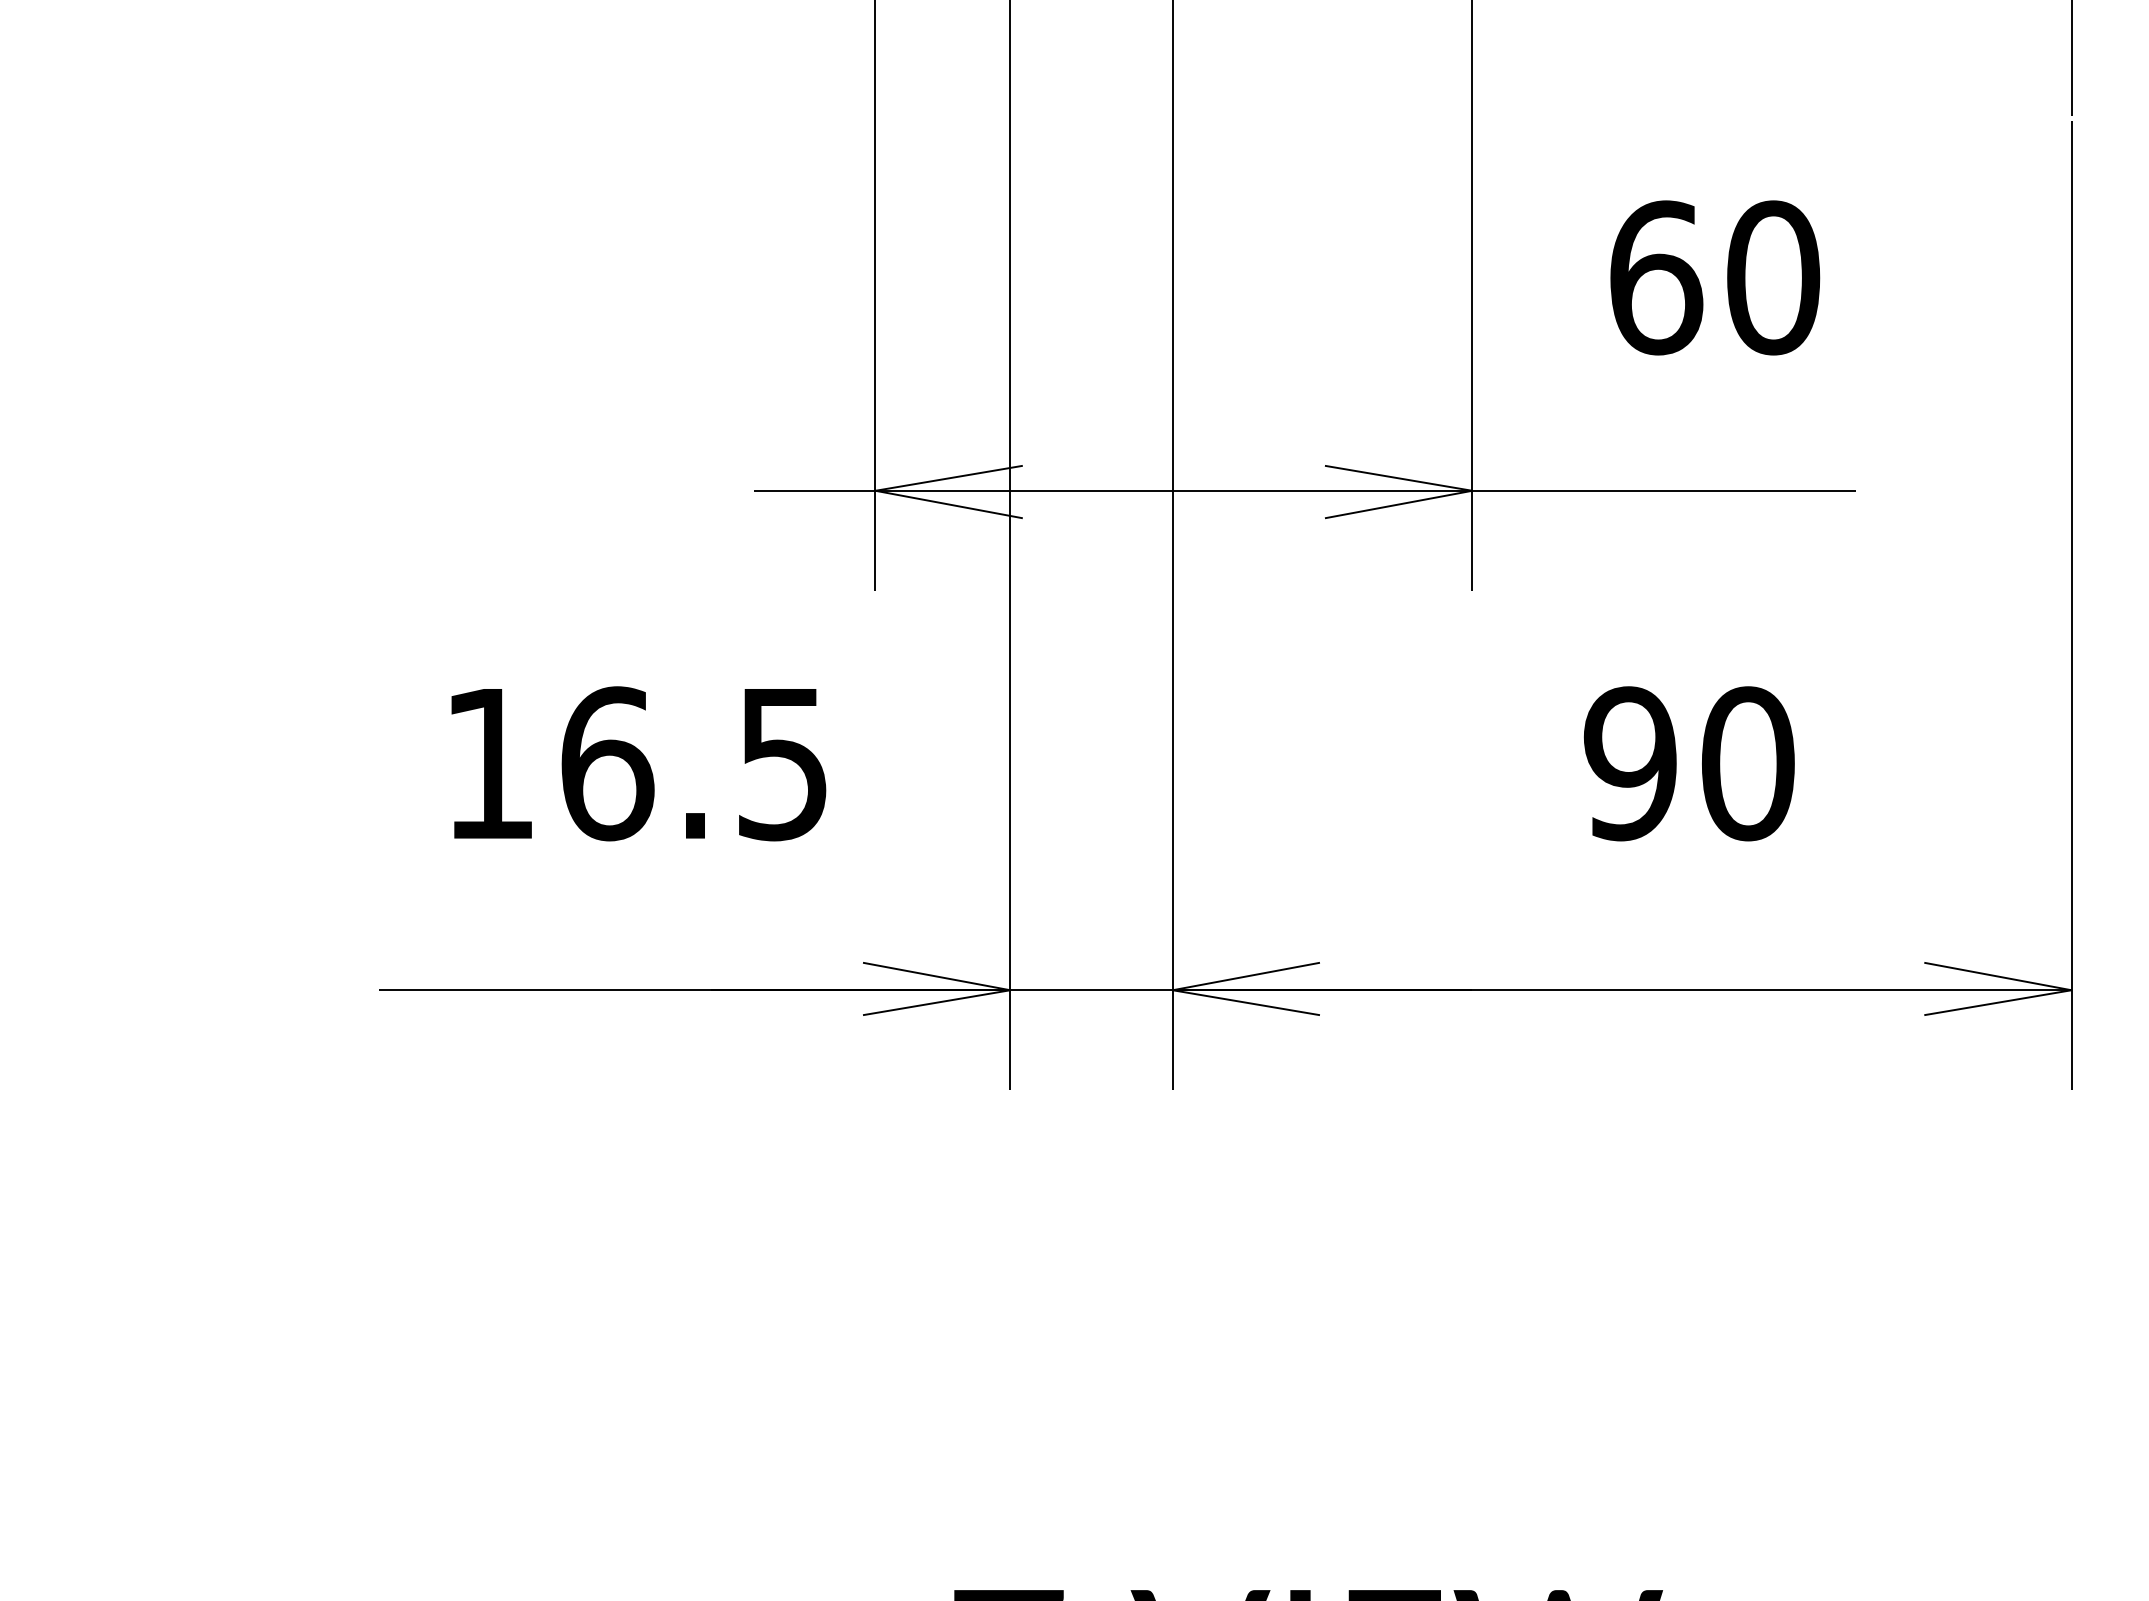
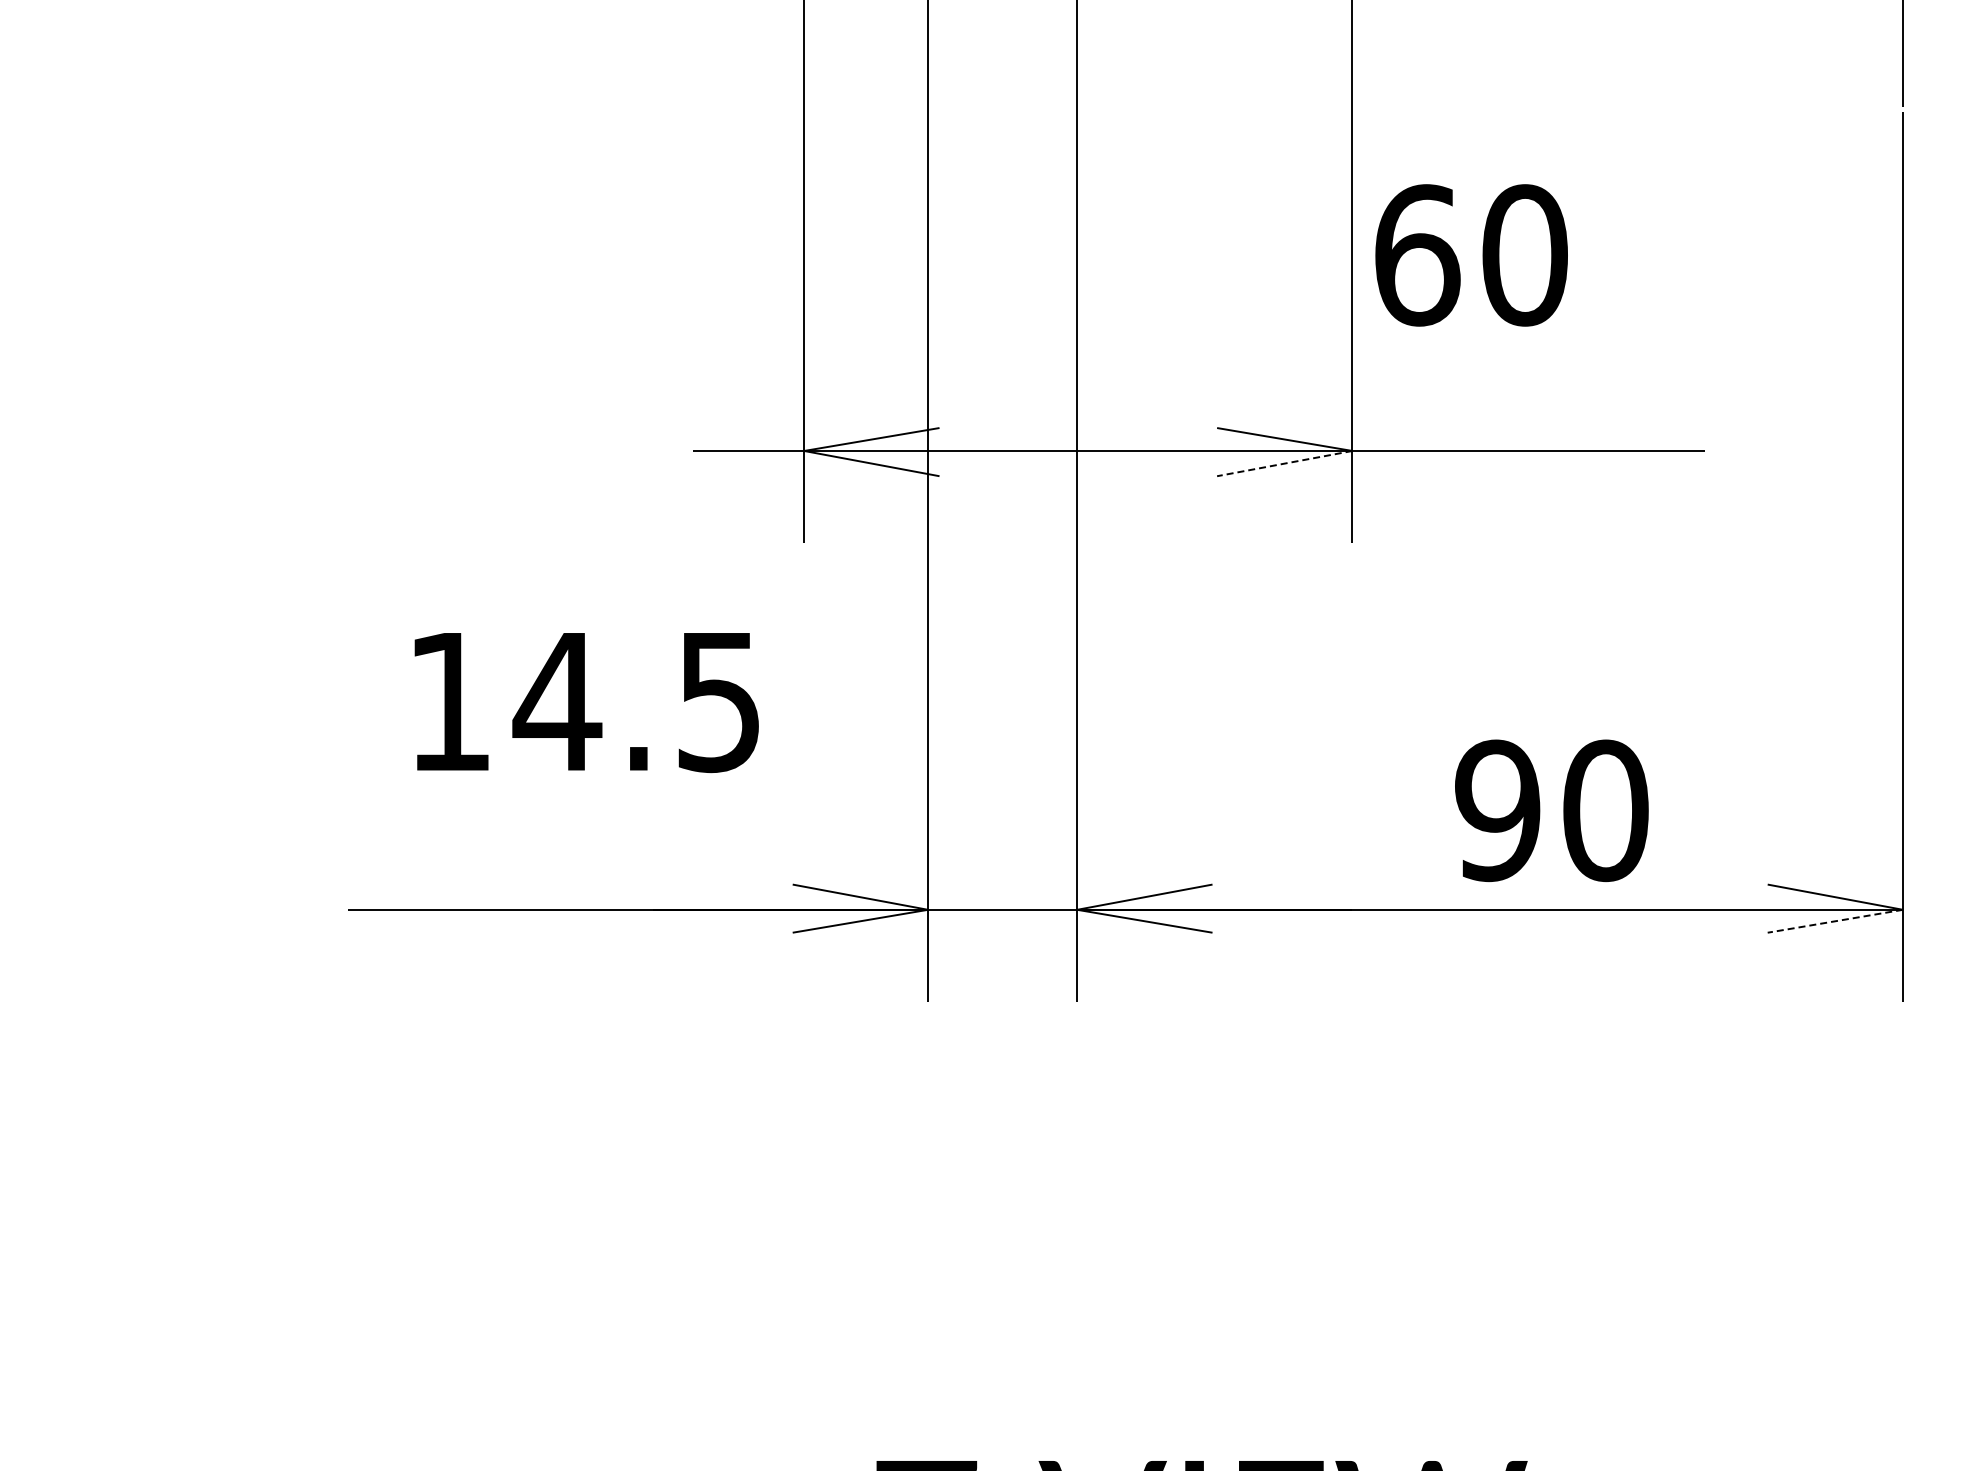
text: (1715, 278) -> (1471, 255), moved
line: (1398, 504) -> (1284, 463), solid -> dashed
text: (606, 763) -> (557, 701), 16.5 -> 14.5
text: (1688, 763) -> (1551, 810), moved
line: (1998, 1002) -> (1835, 921), solid -> dashed

